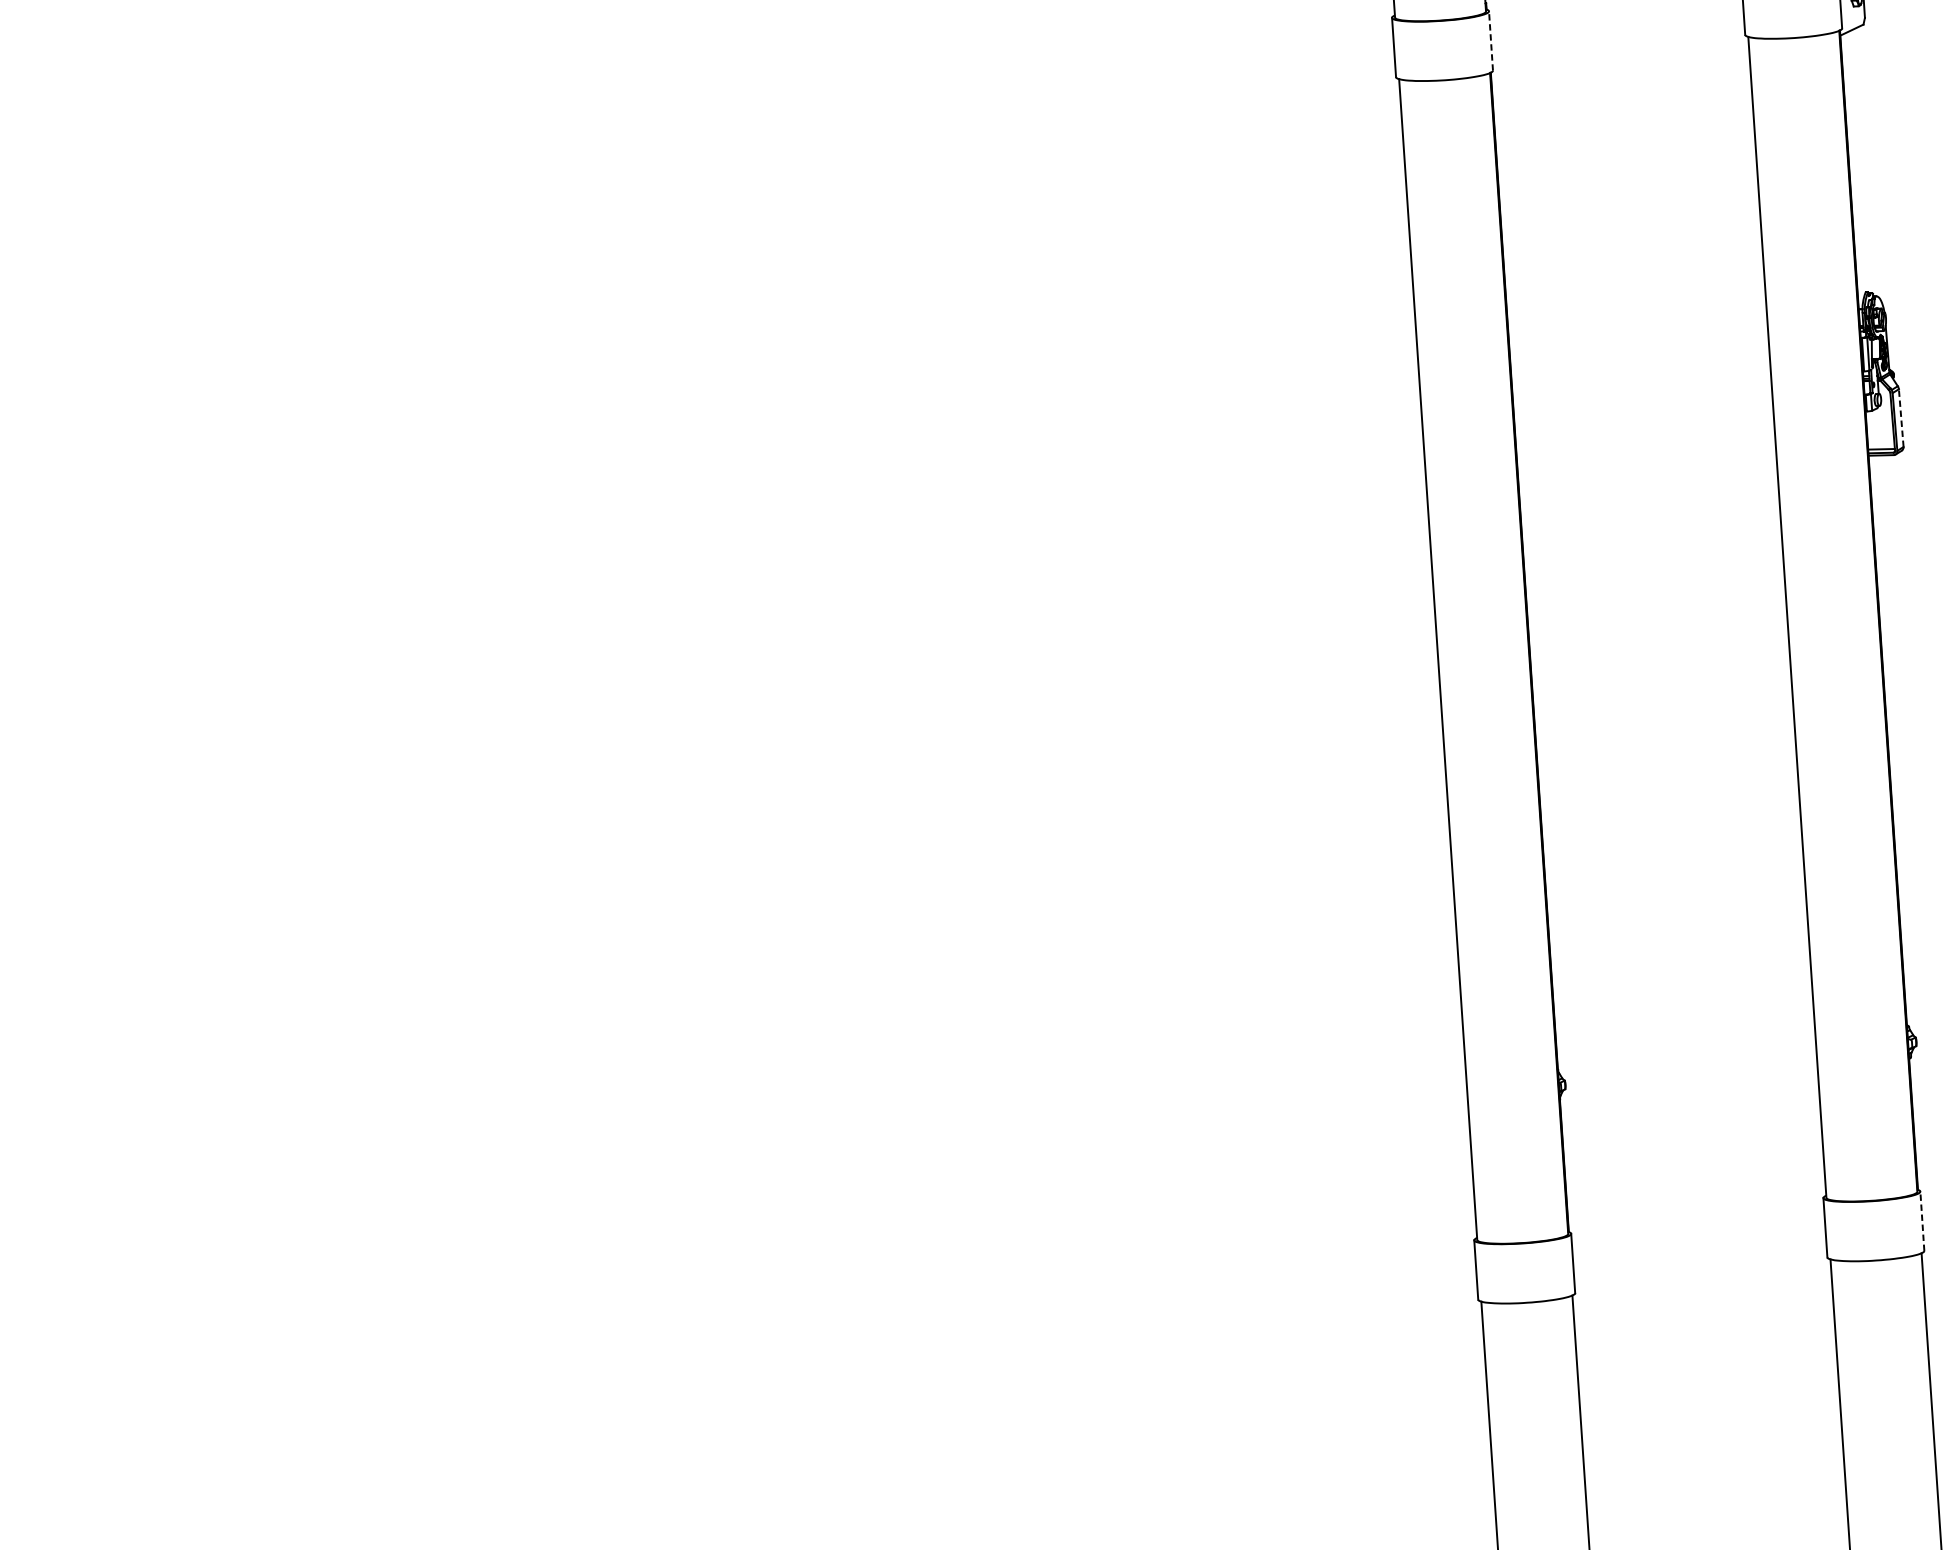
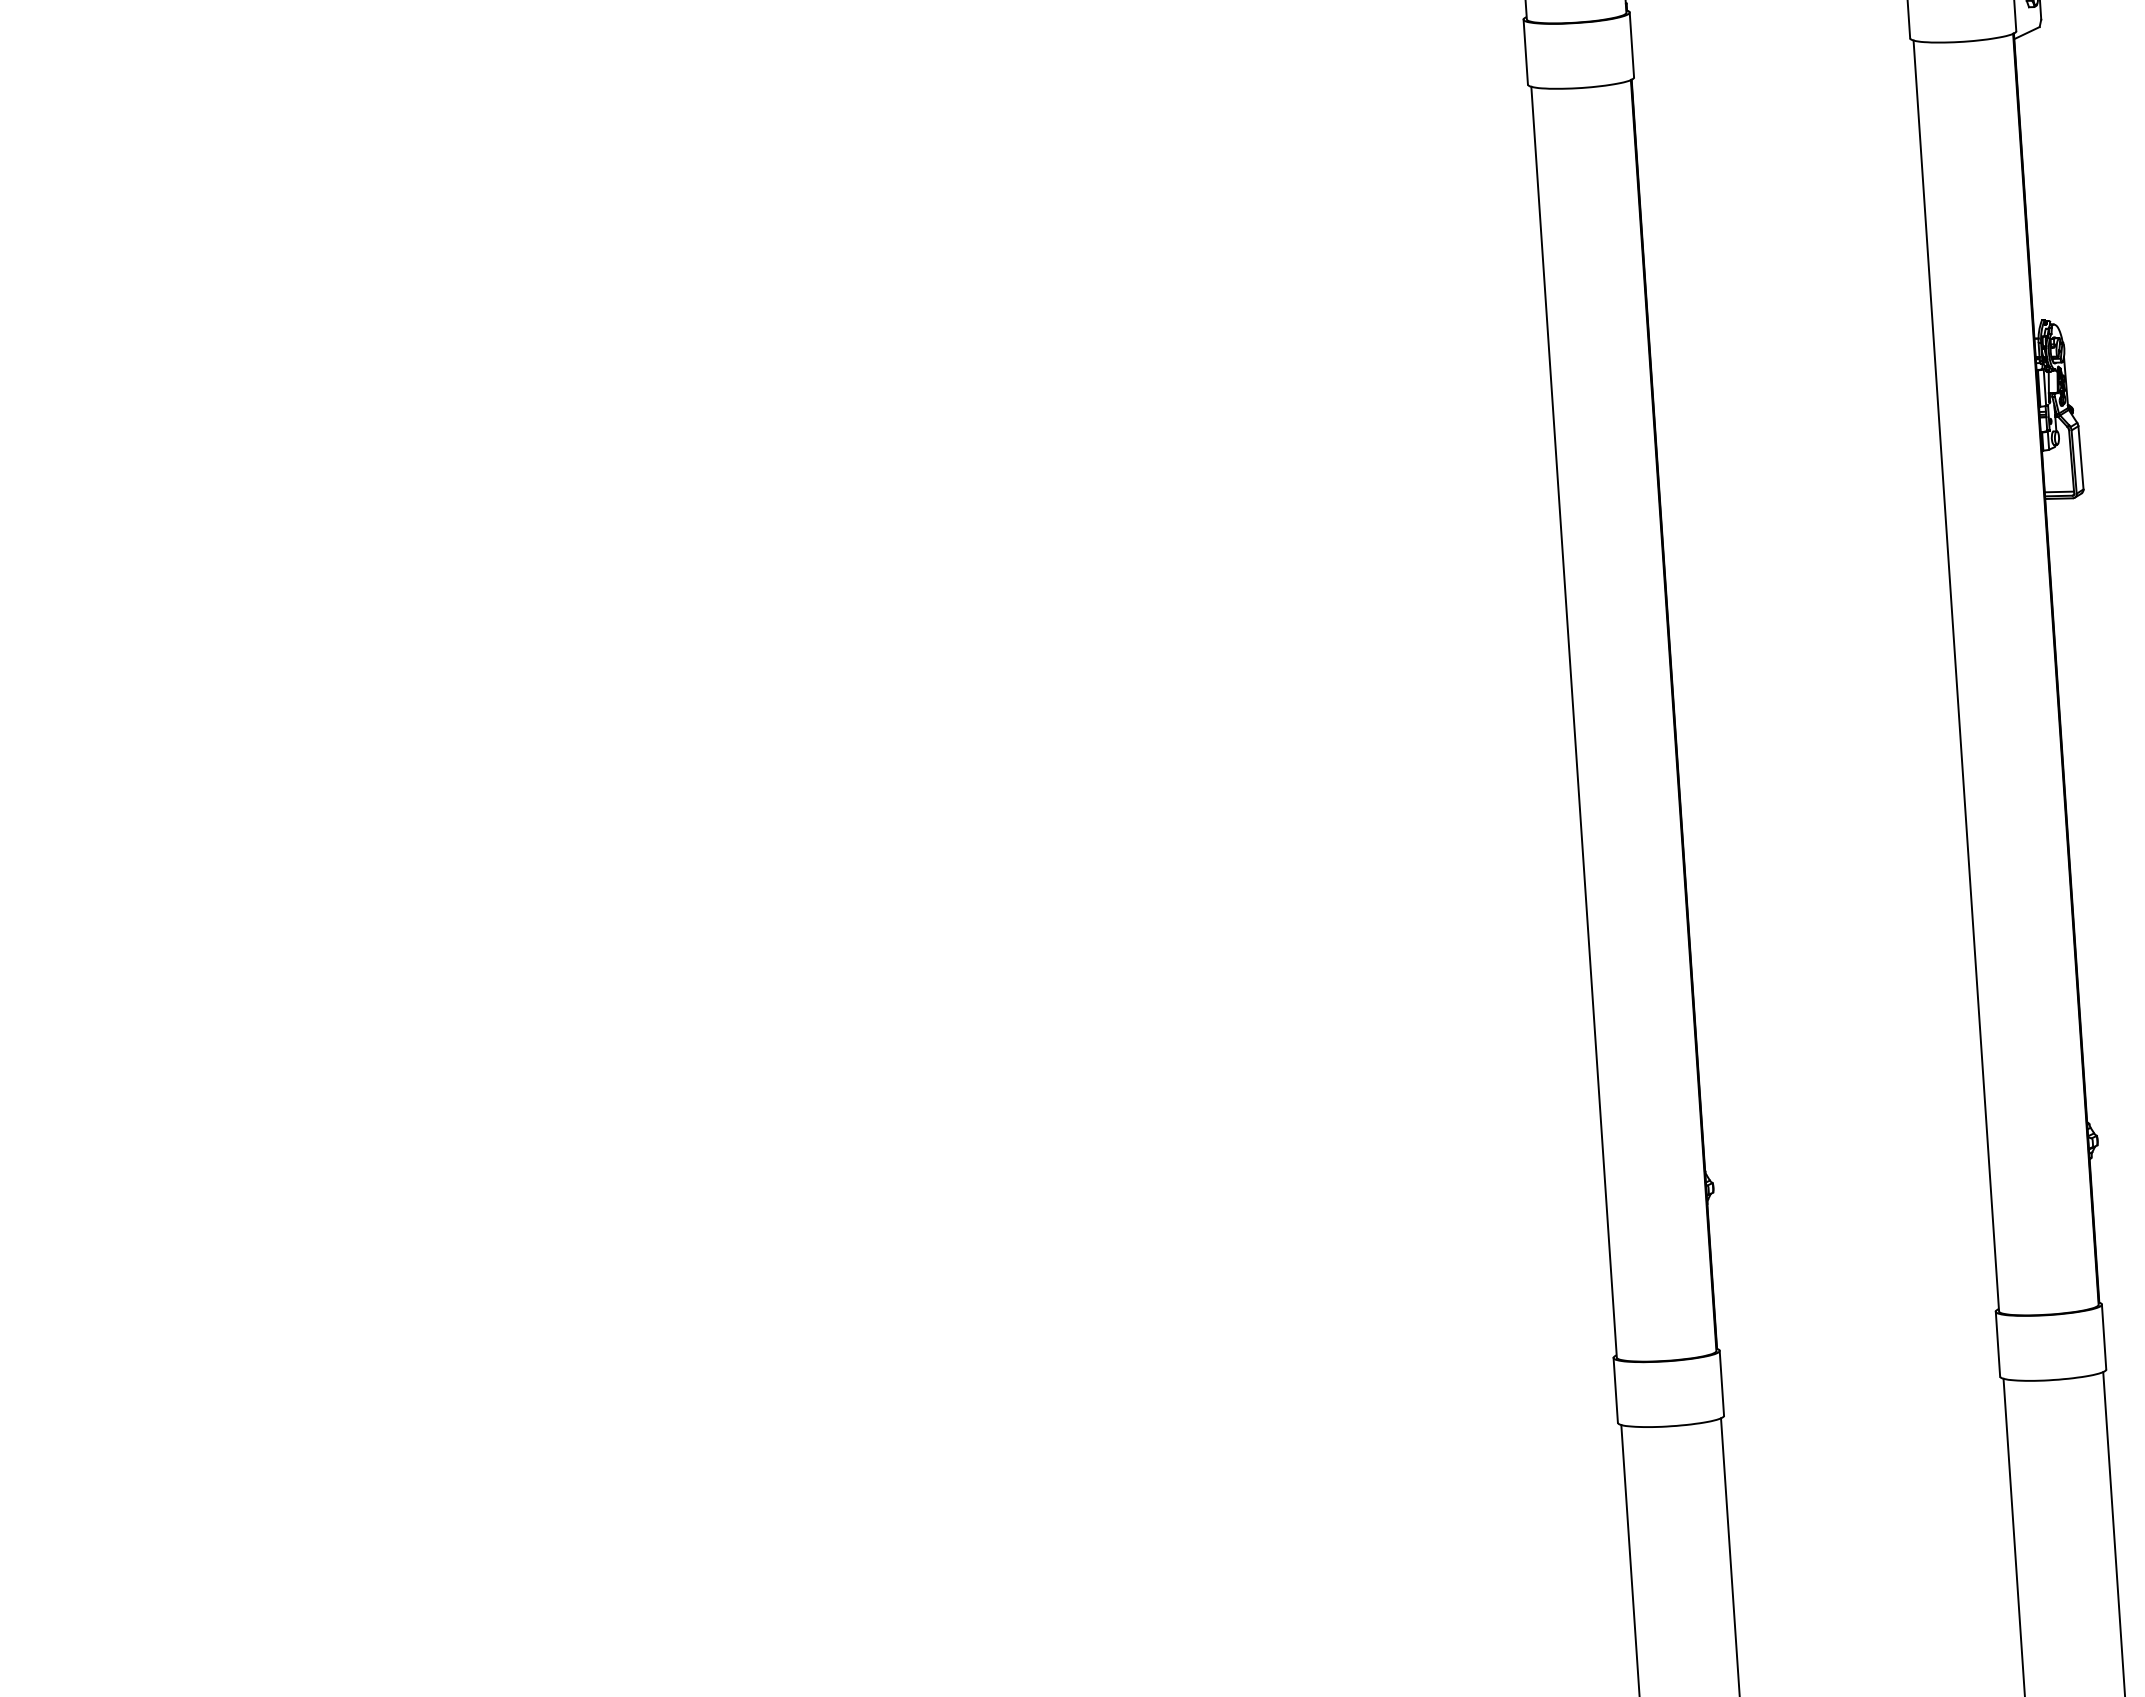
line: (1490, 40) -> (1631, 44), dashed -> solid
line: (1900, 417) -> (2080, 457), dashed -> solid
line: (1922, 1221) -> (2104, 1337), dashed -> solid

